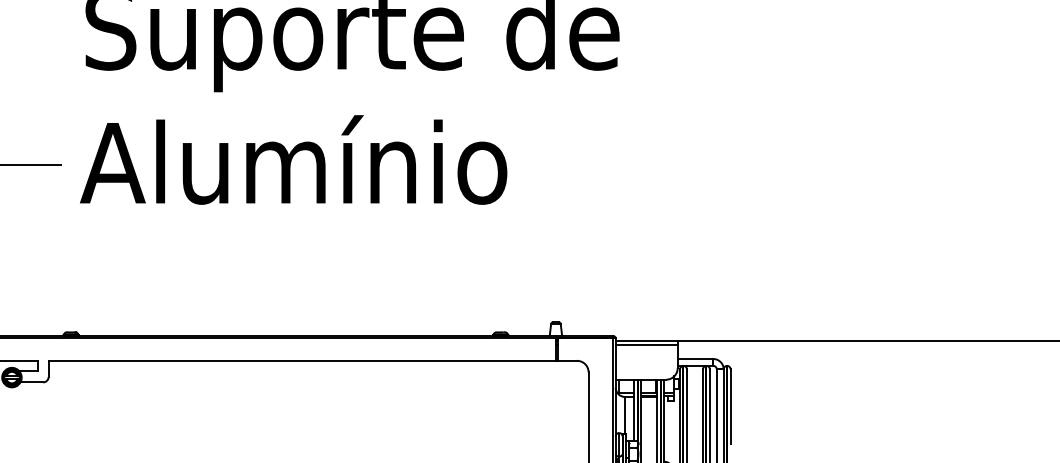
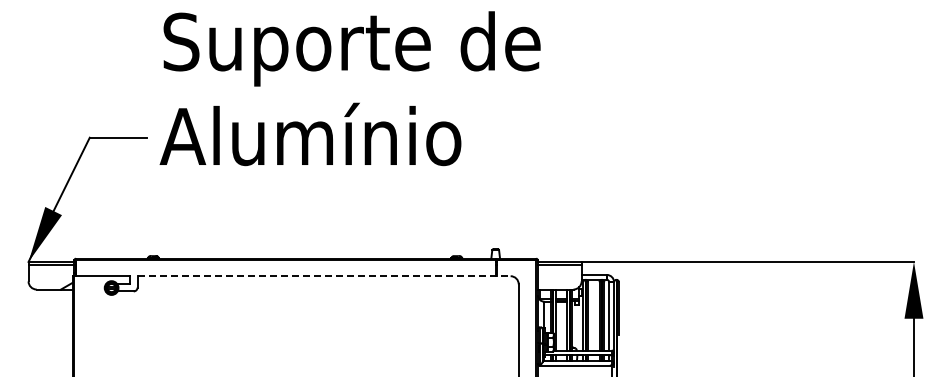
line: (313, 361) -> (324, 276), solid -> dashed

